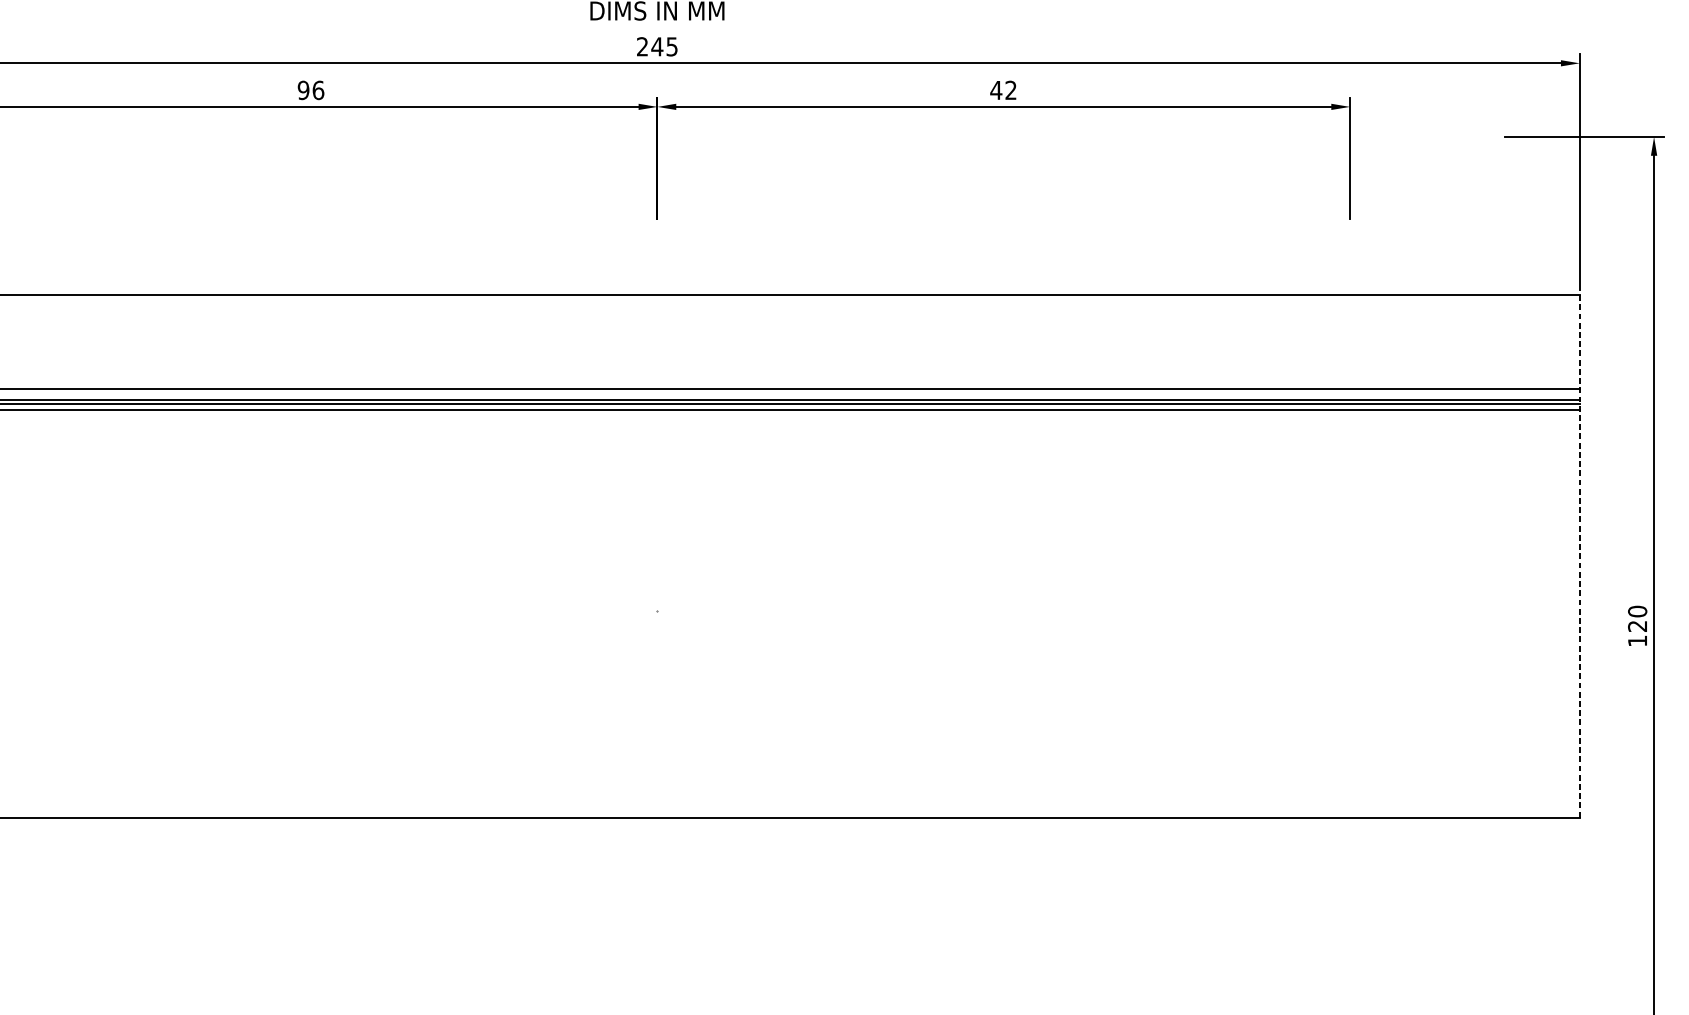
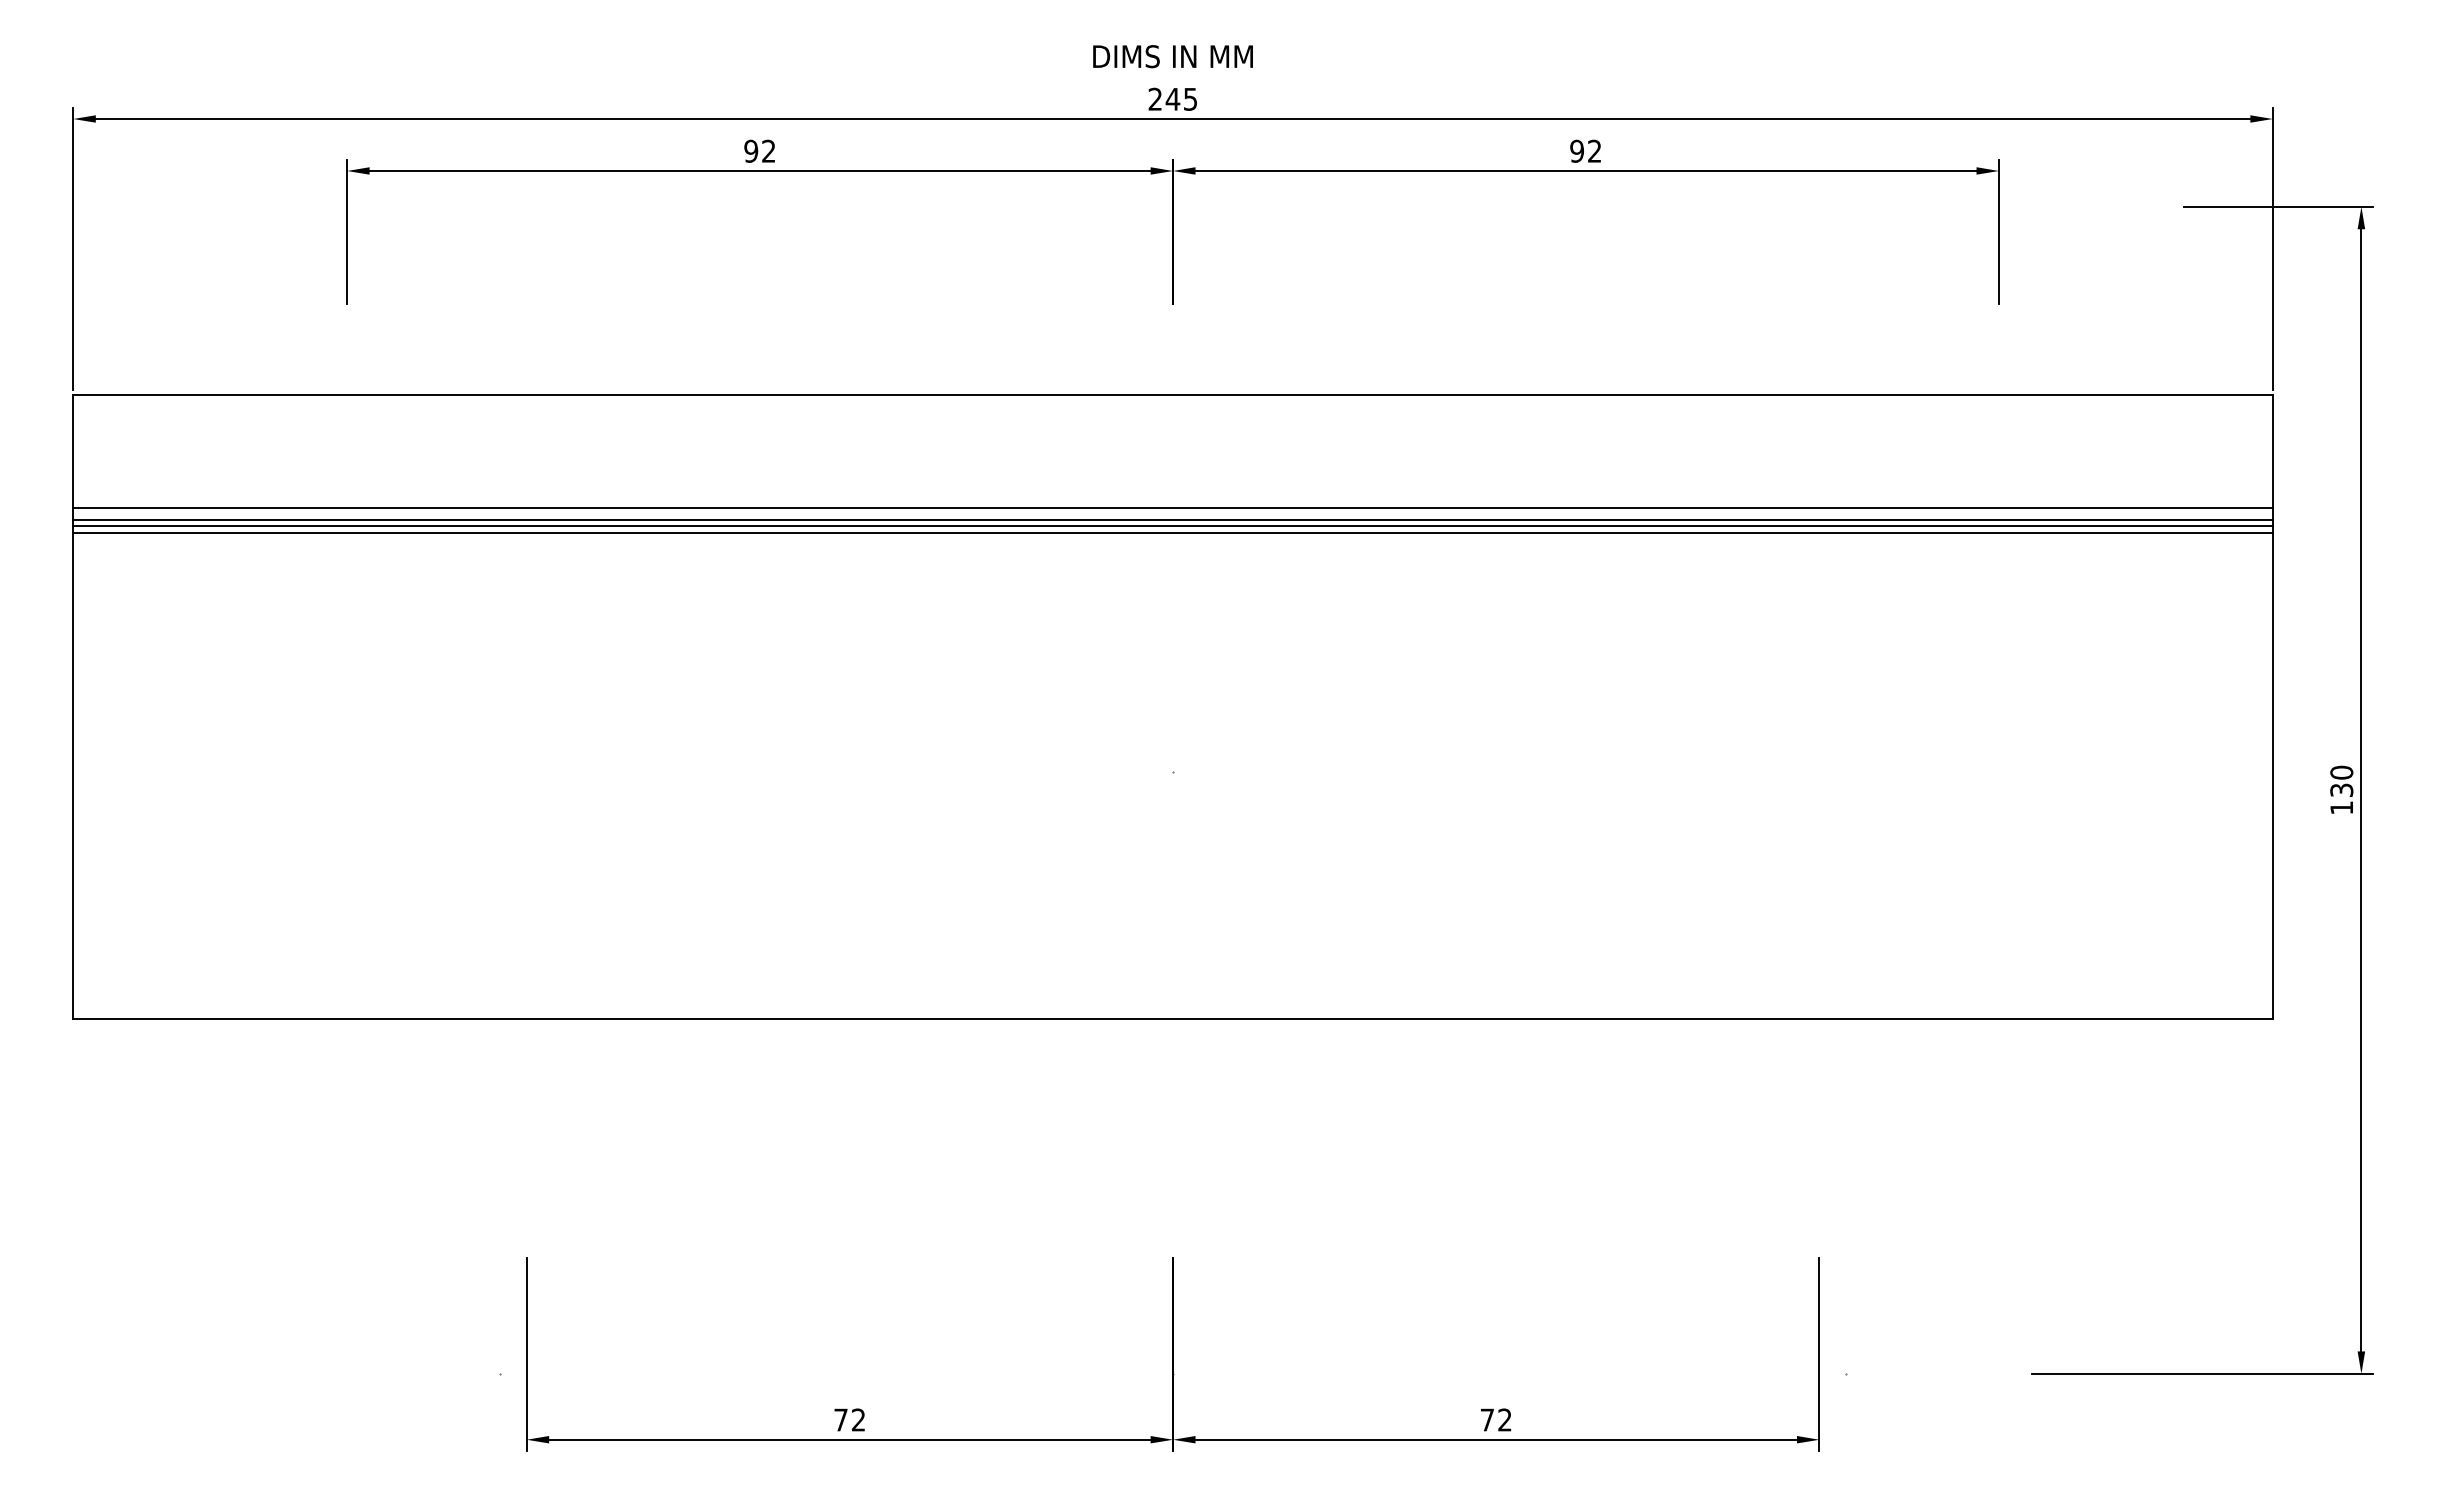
text: (318, 89) -> (768, 150), 96 -> 92
text: (995, 89) -> (1576, 150), 42 -> 92
line: (1579, 556) -> (2272, 707), dashed -> solid
text: (1637, 626) -> (2341, 790), 120 -> 130

